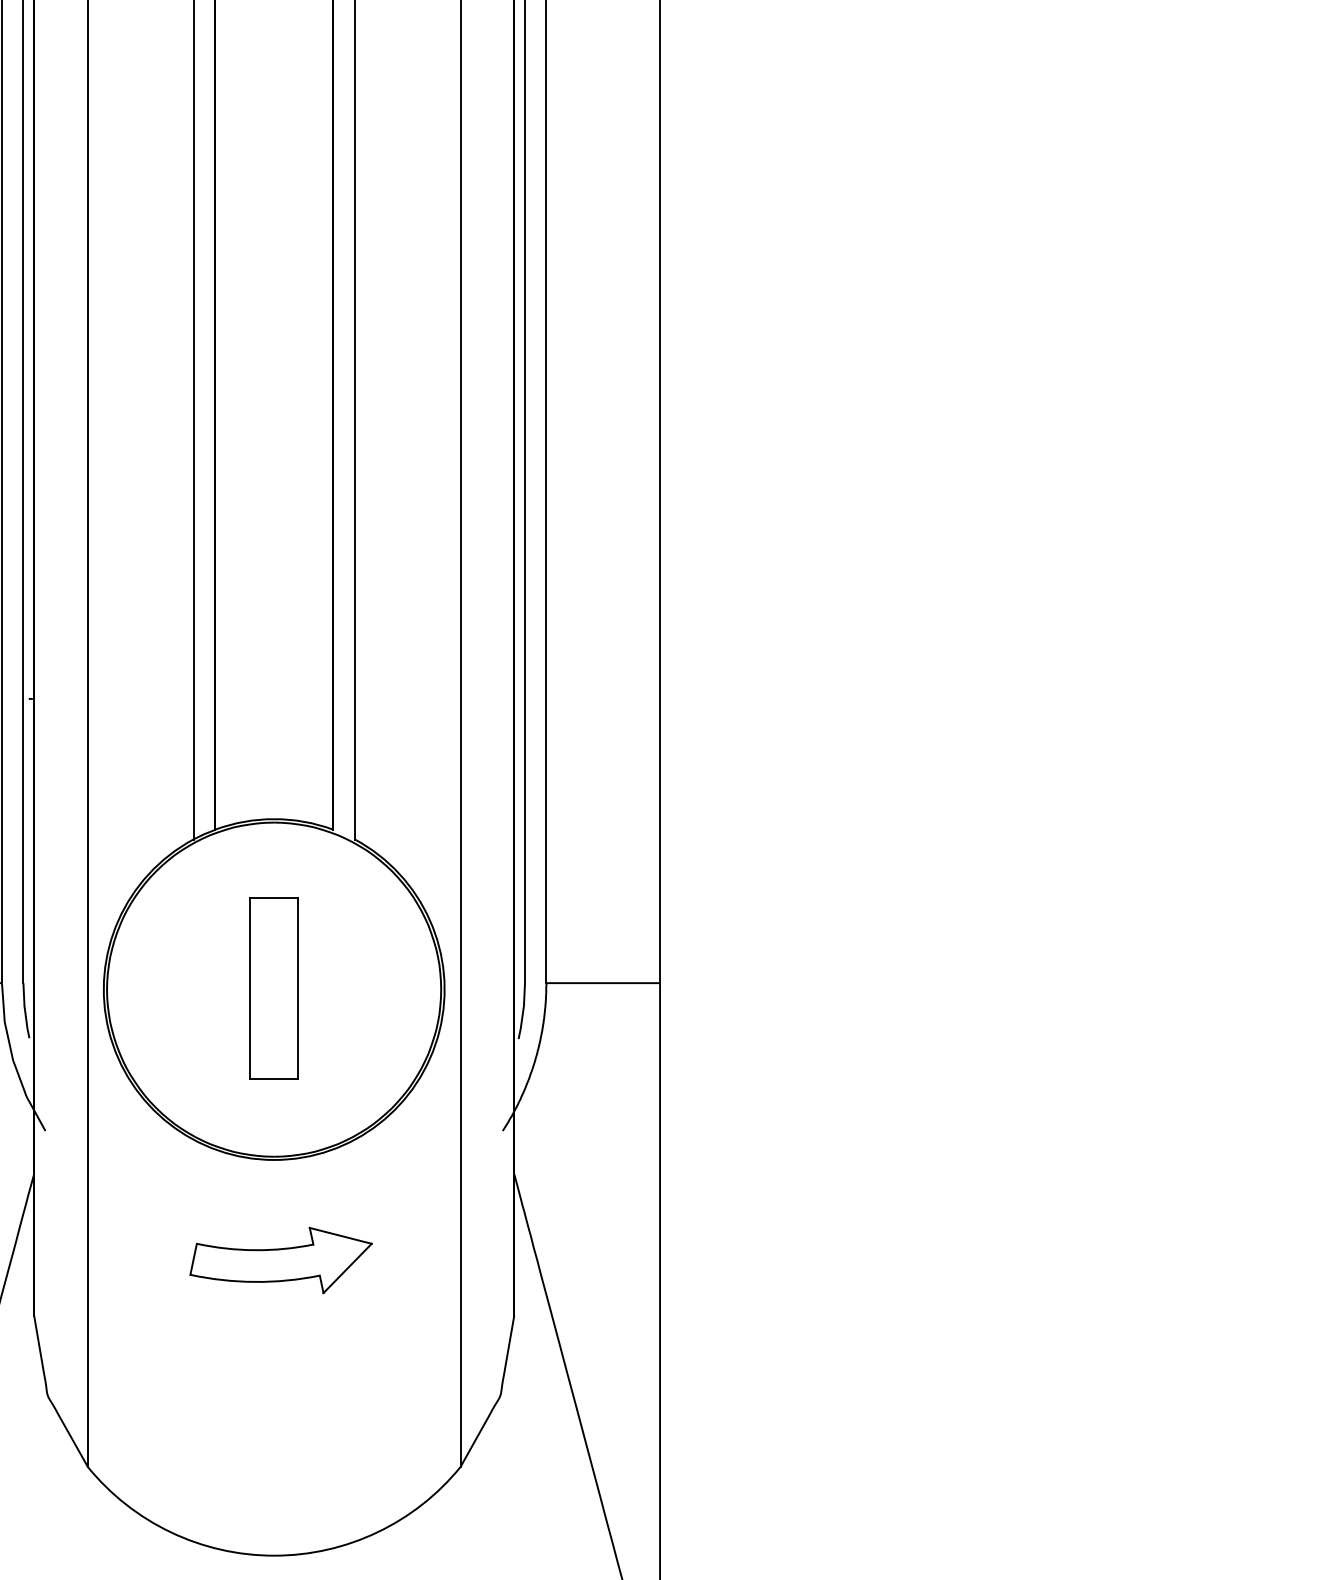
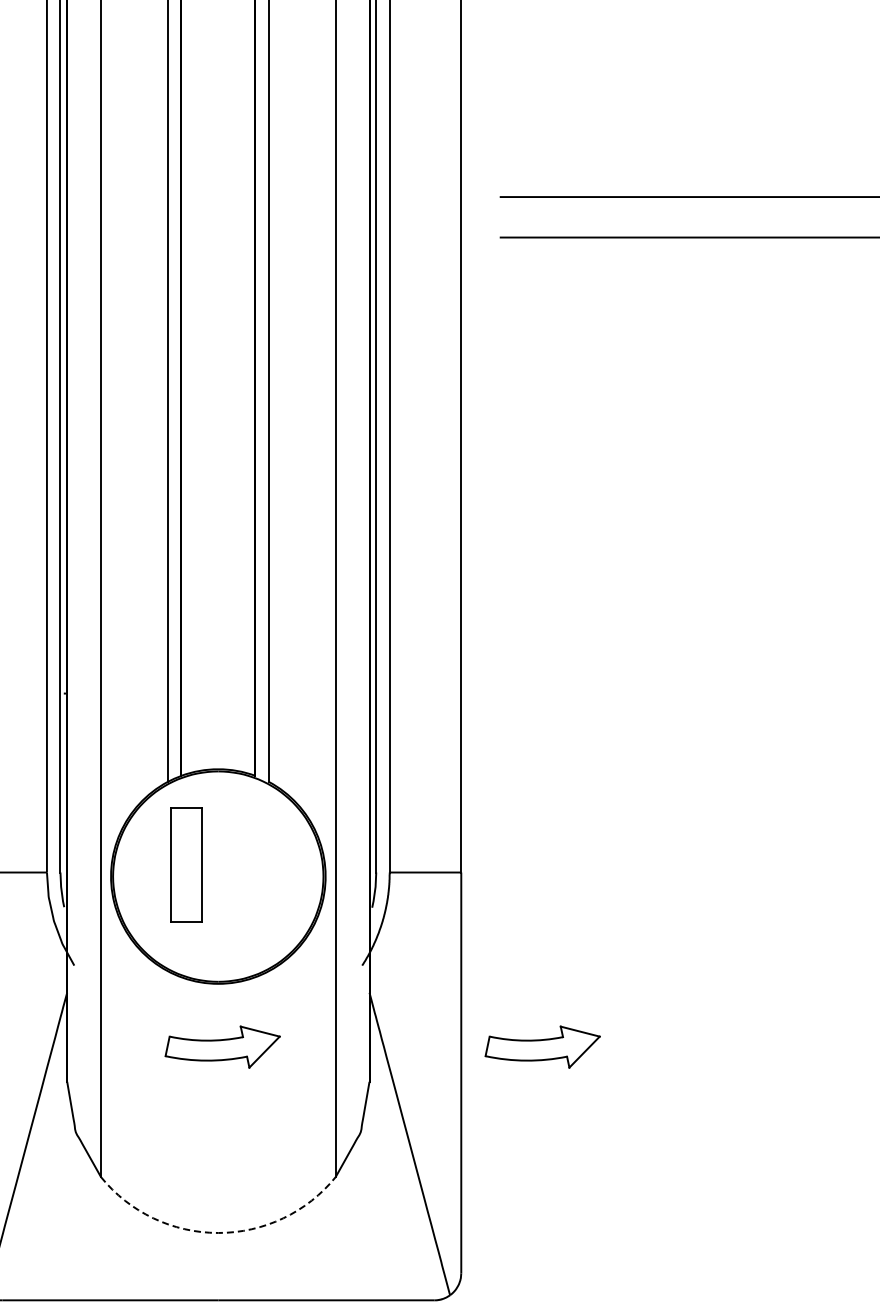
part: (274, 987) -> (186, 864), moved
part: (789, 1259) -> (542, 1046), added
arc: (274, 1554) -> (218, 1232), solid -> dashed

